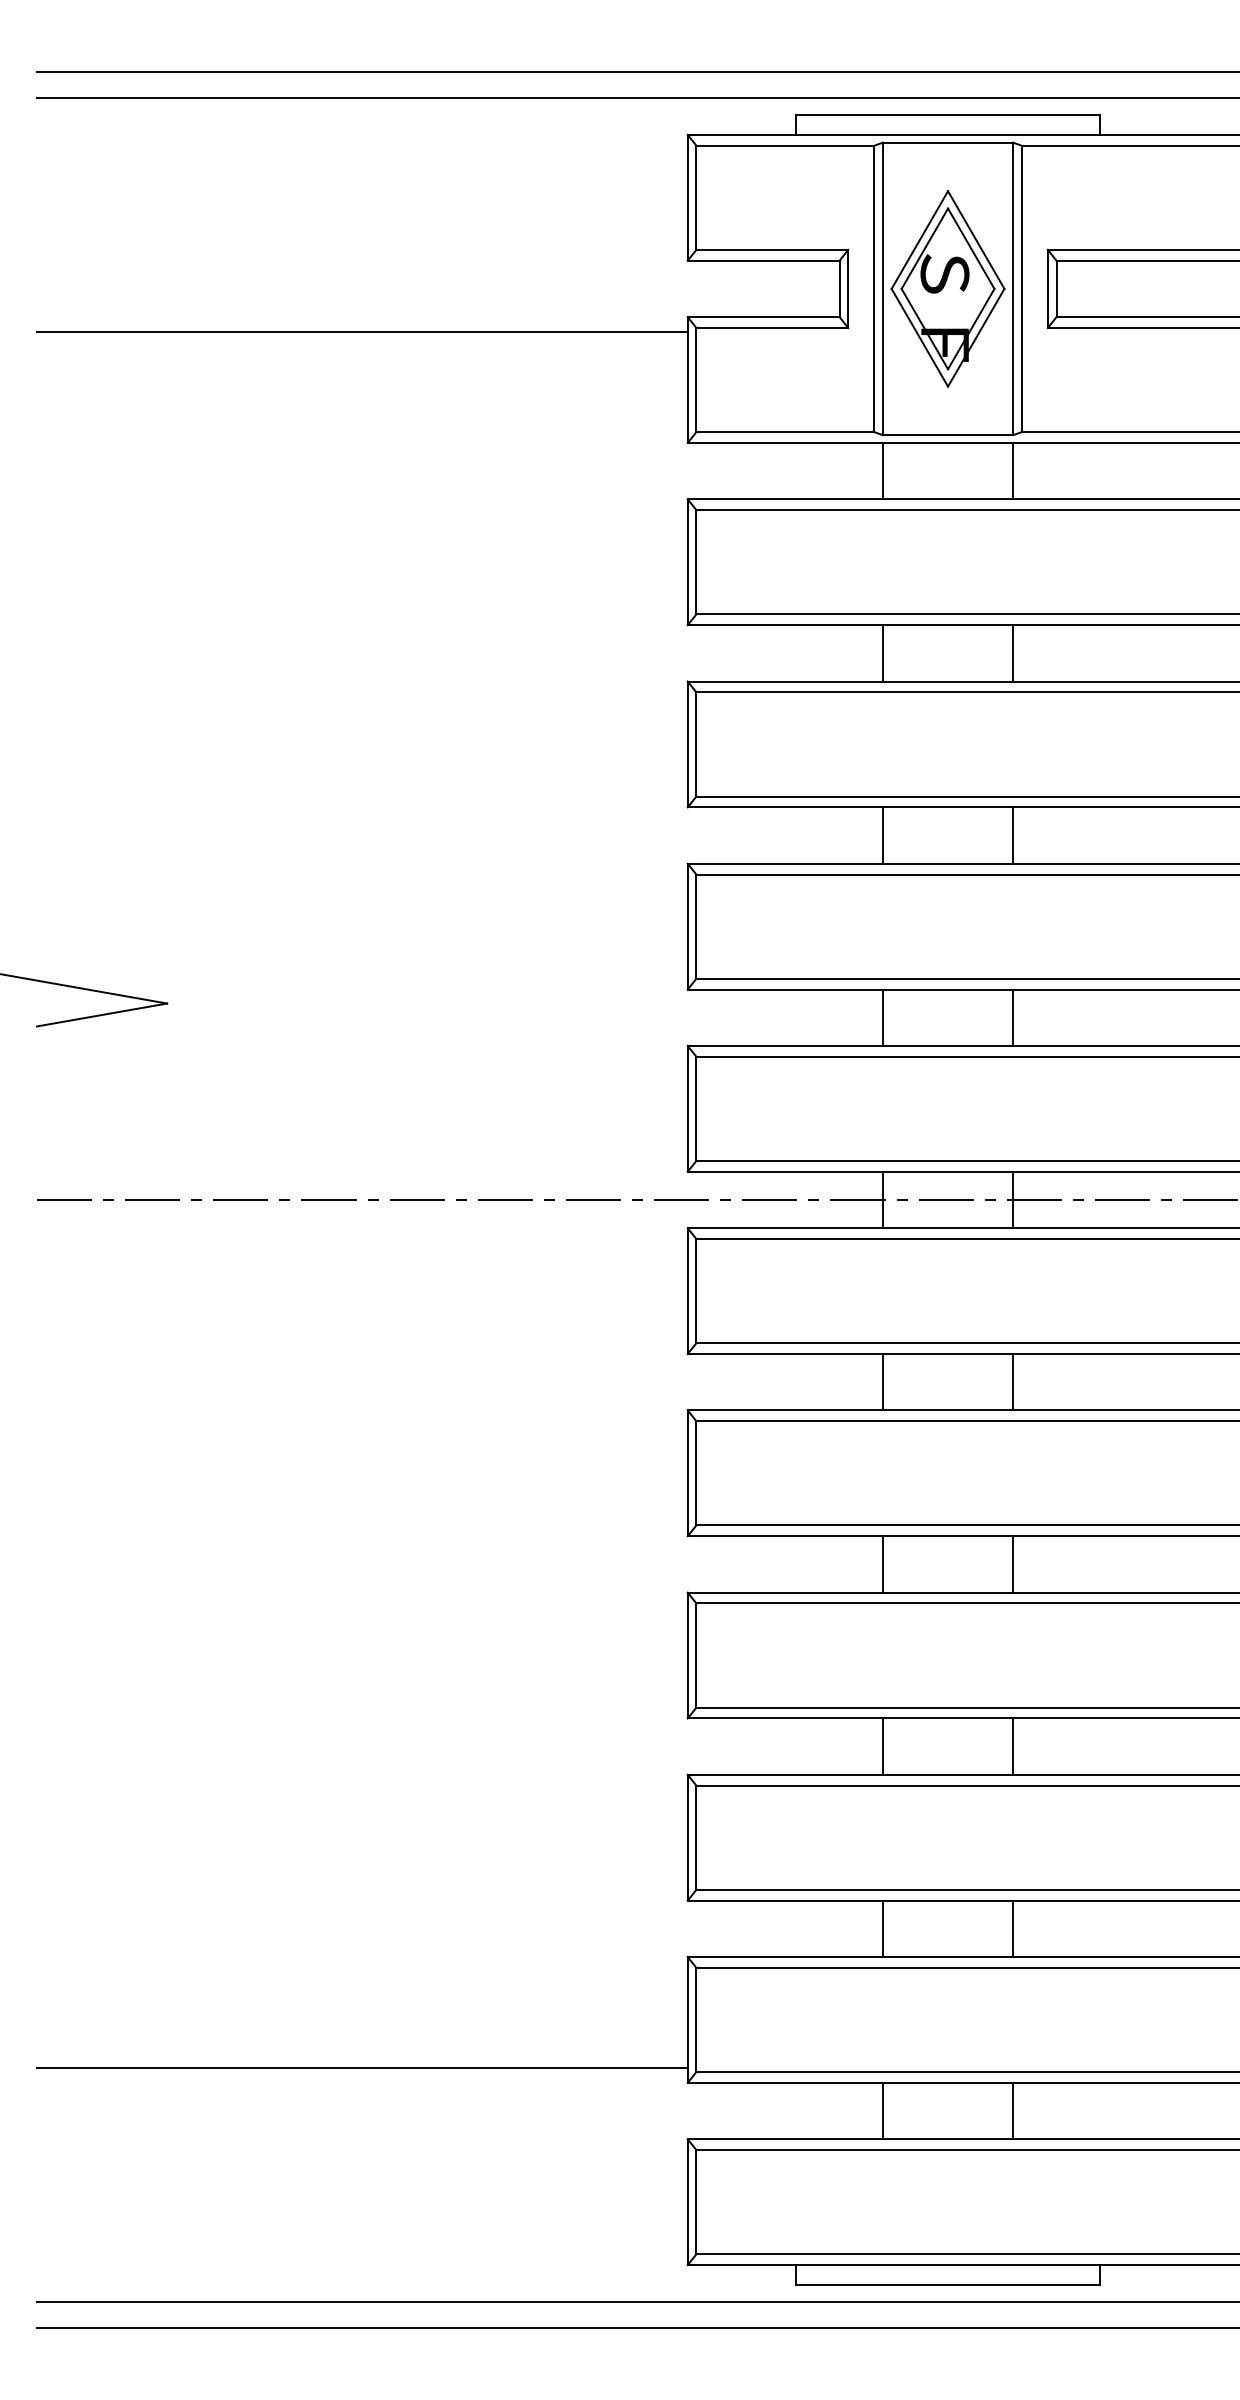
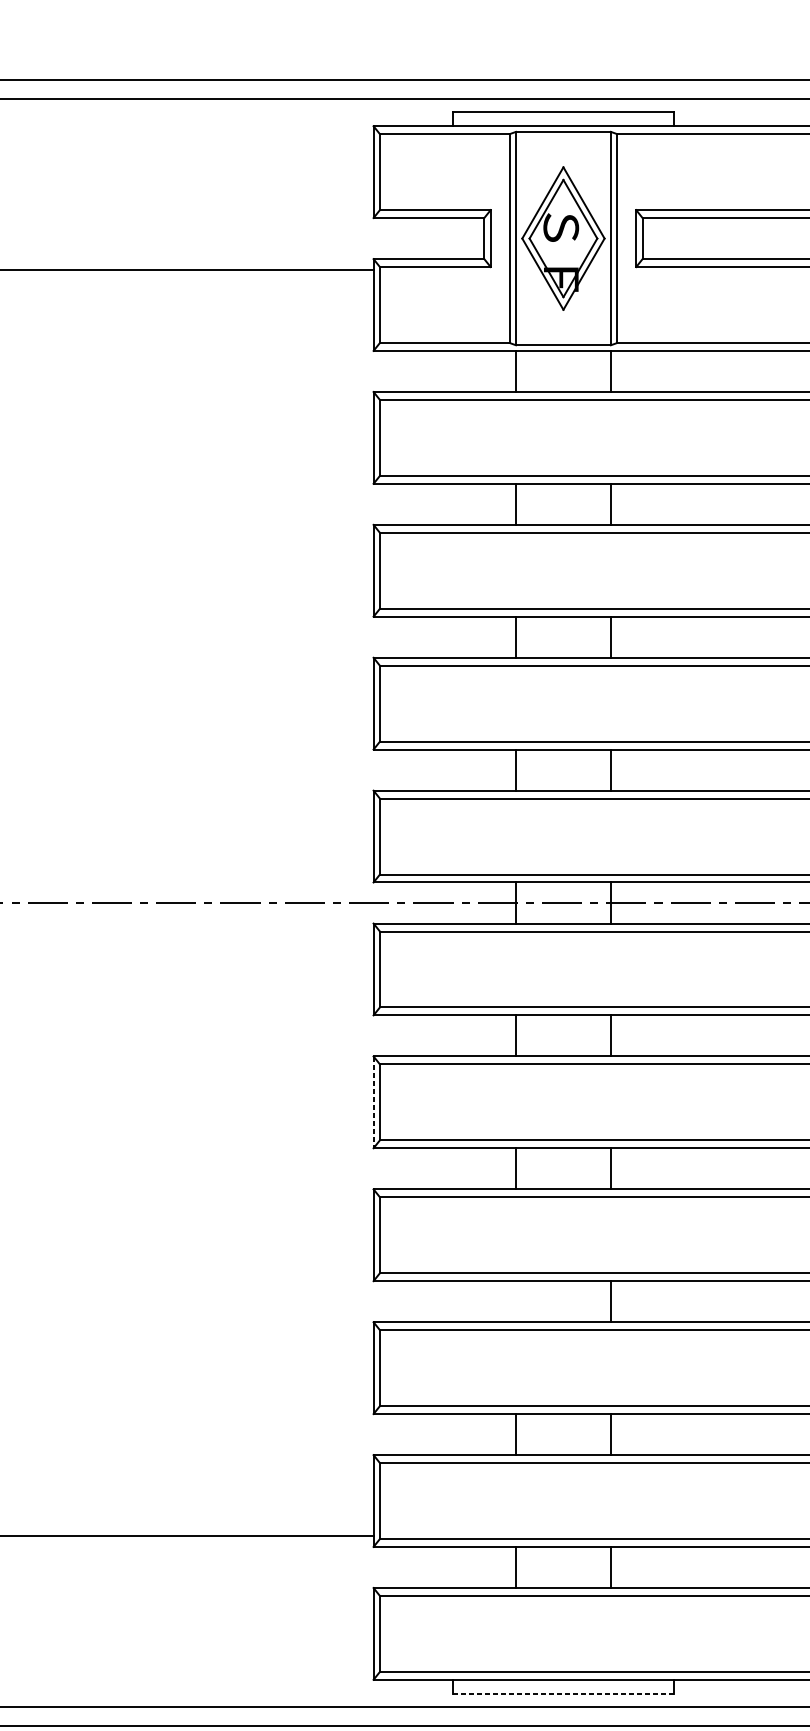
line: (687, 1473) -> (373, 1102), solid -> dashed
line: (882, 1746) -> (515, 1301), removed
line: (948, 2284) -> (563, 1693), solid -> dashed

